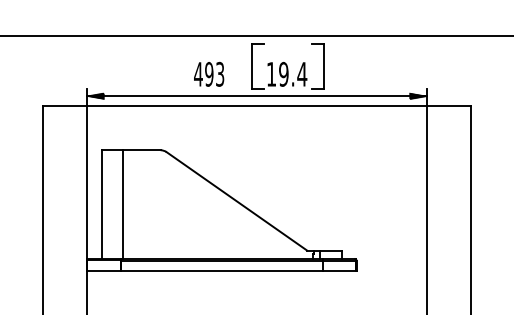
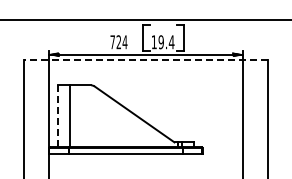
text: (208, 74) -> (118, 42), 493 -> 724
line: (257, 106) -> (146, 60), solid -> dashed
line: (101, 205) -> (57, 116), solid -> dashed

